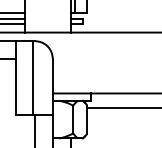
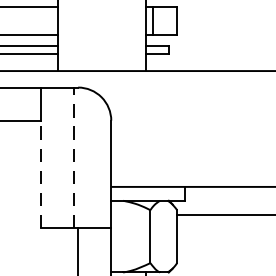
line: (33, 78) -> (74, 158), solid -> dashed
line: (15, 86) -> (40, 173), solid -> dashed

